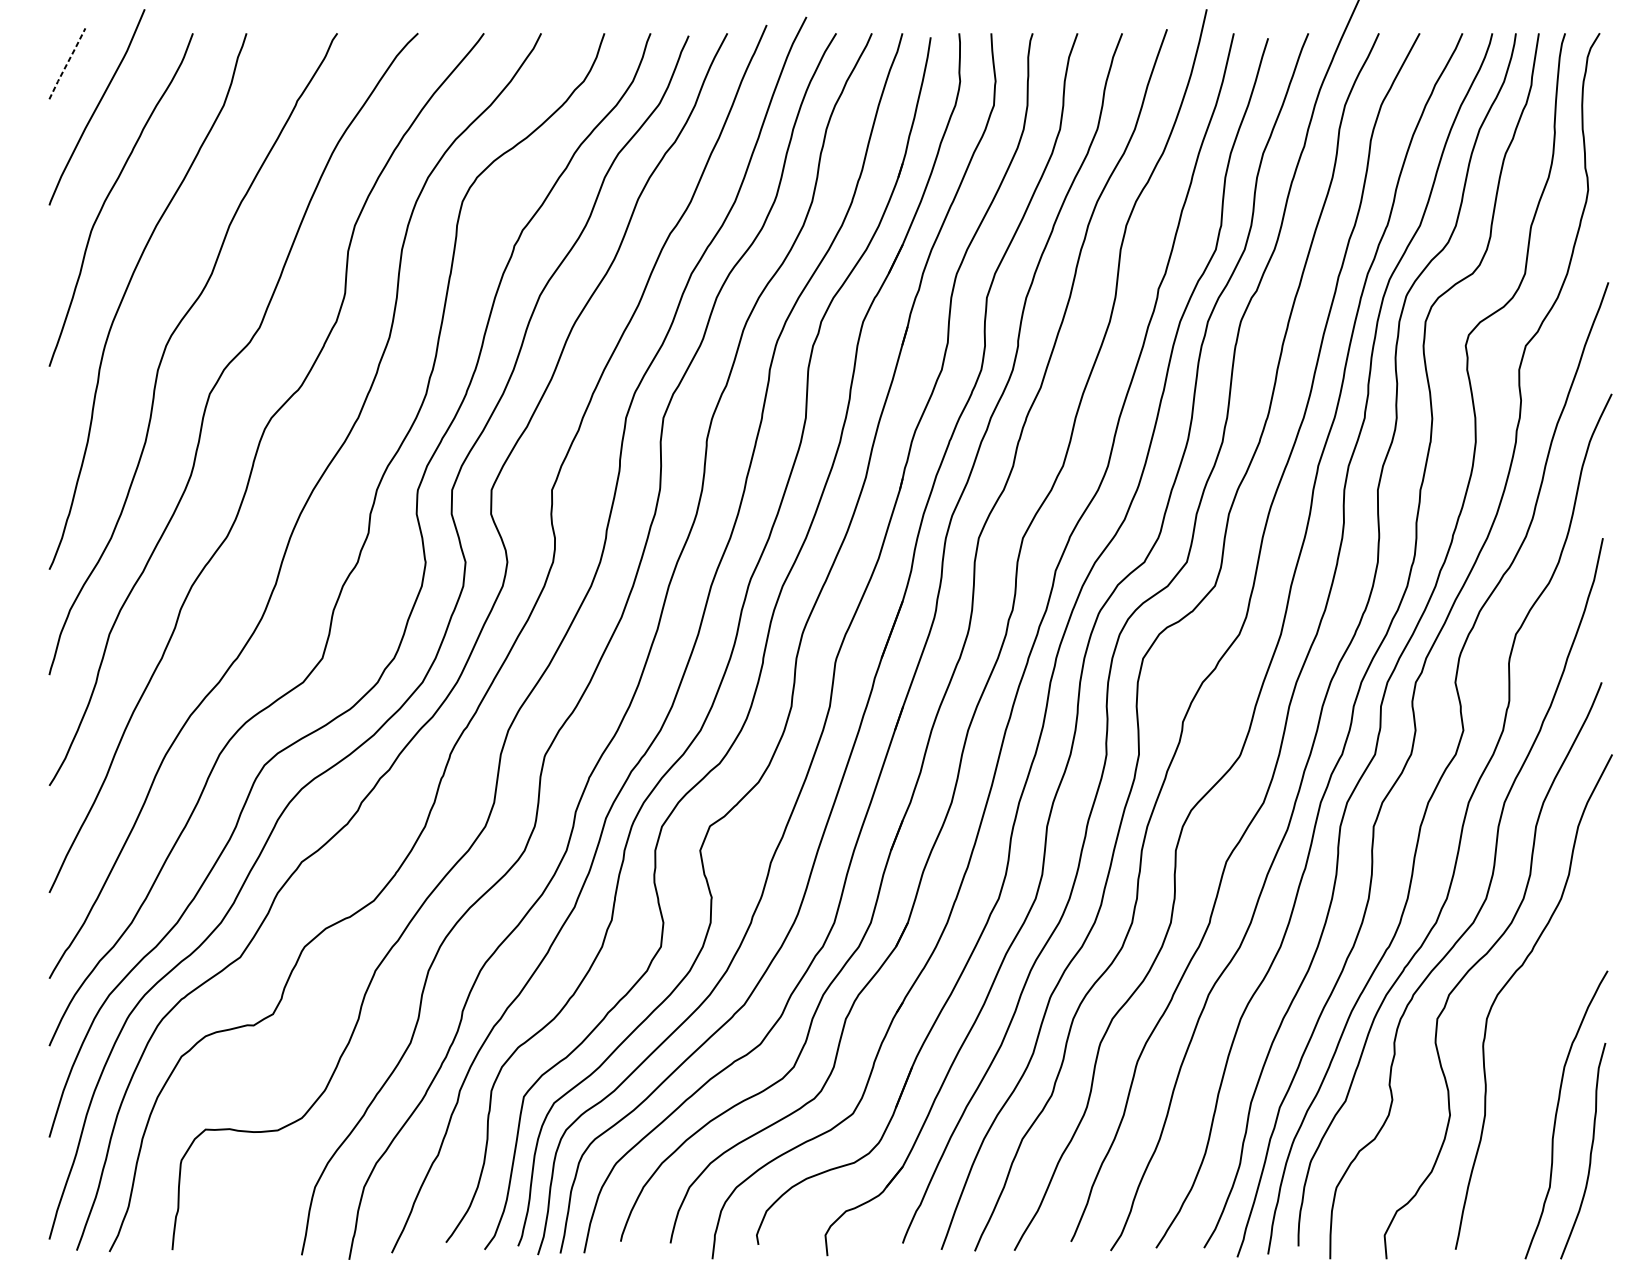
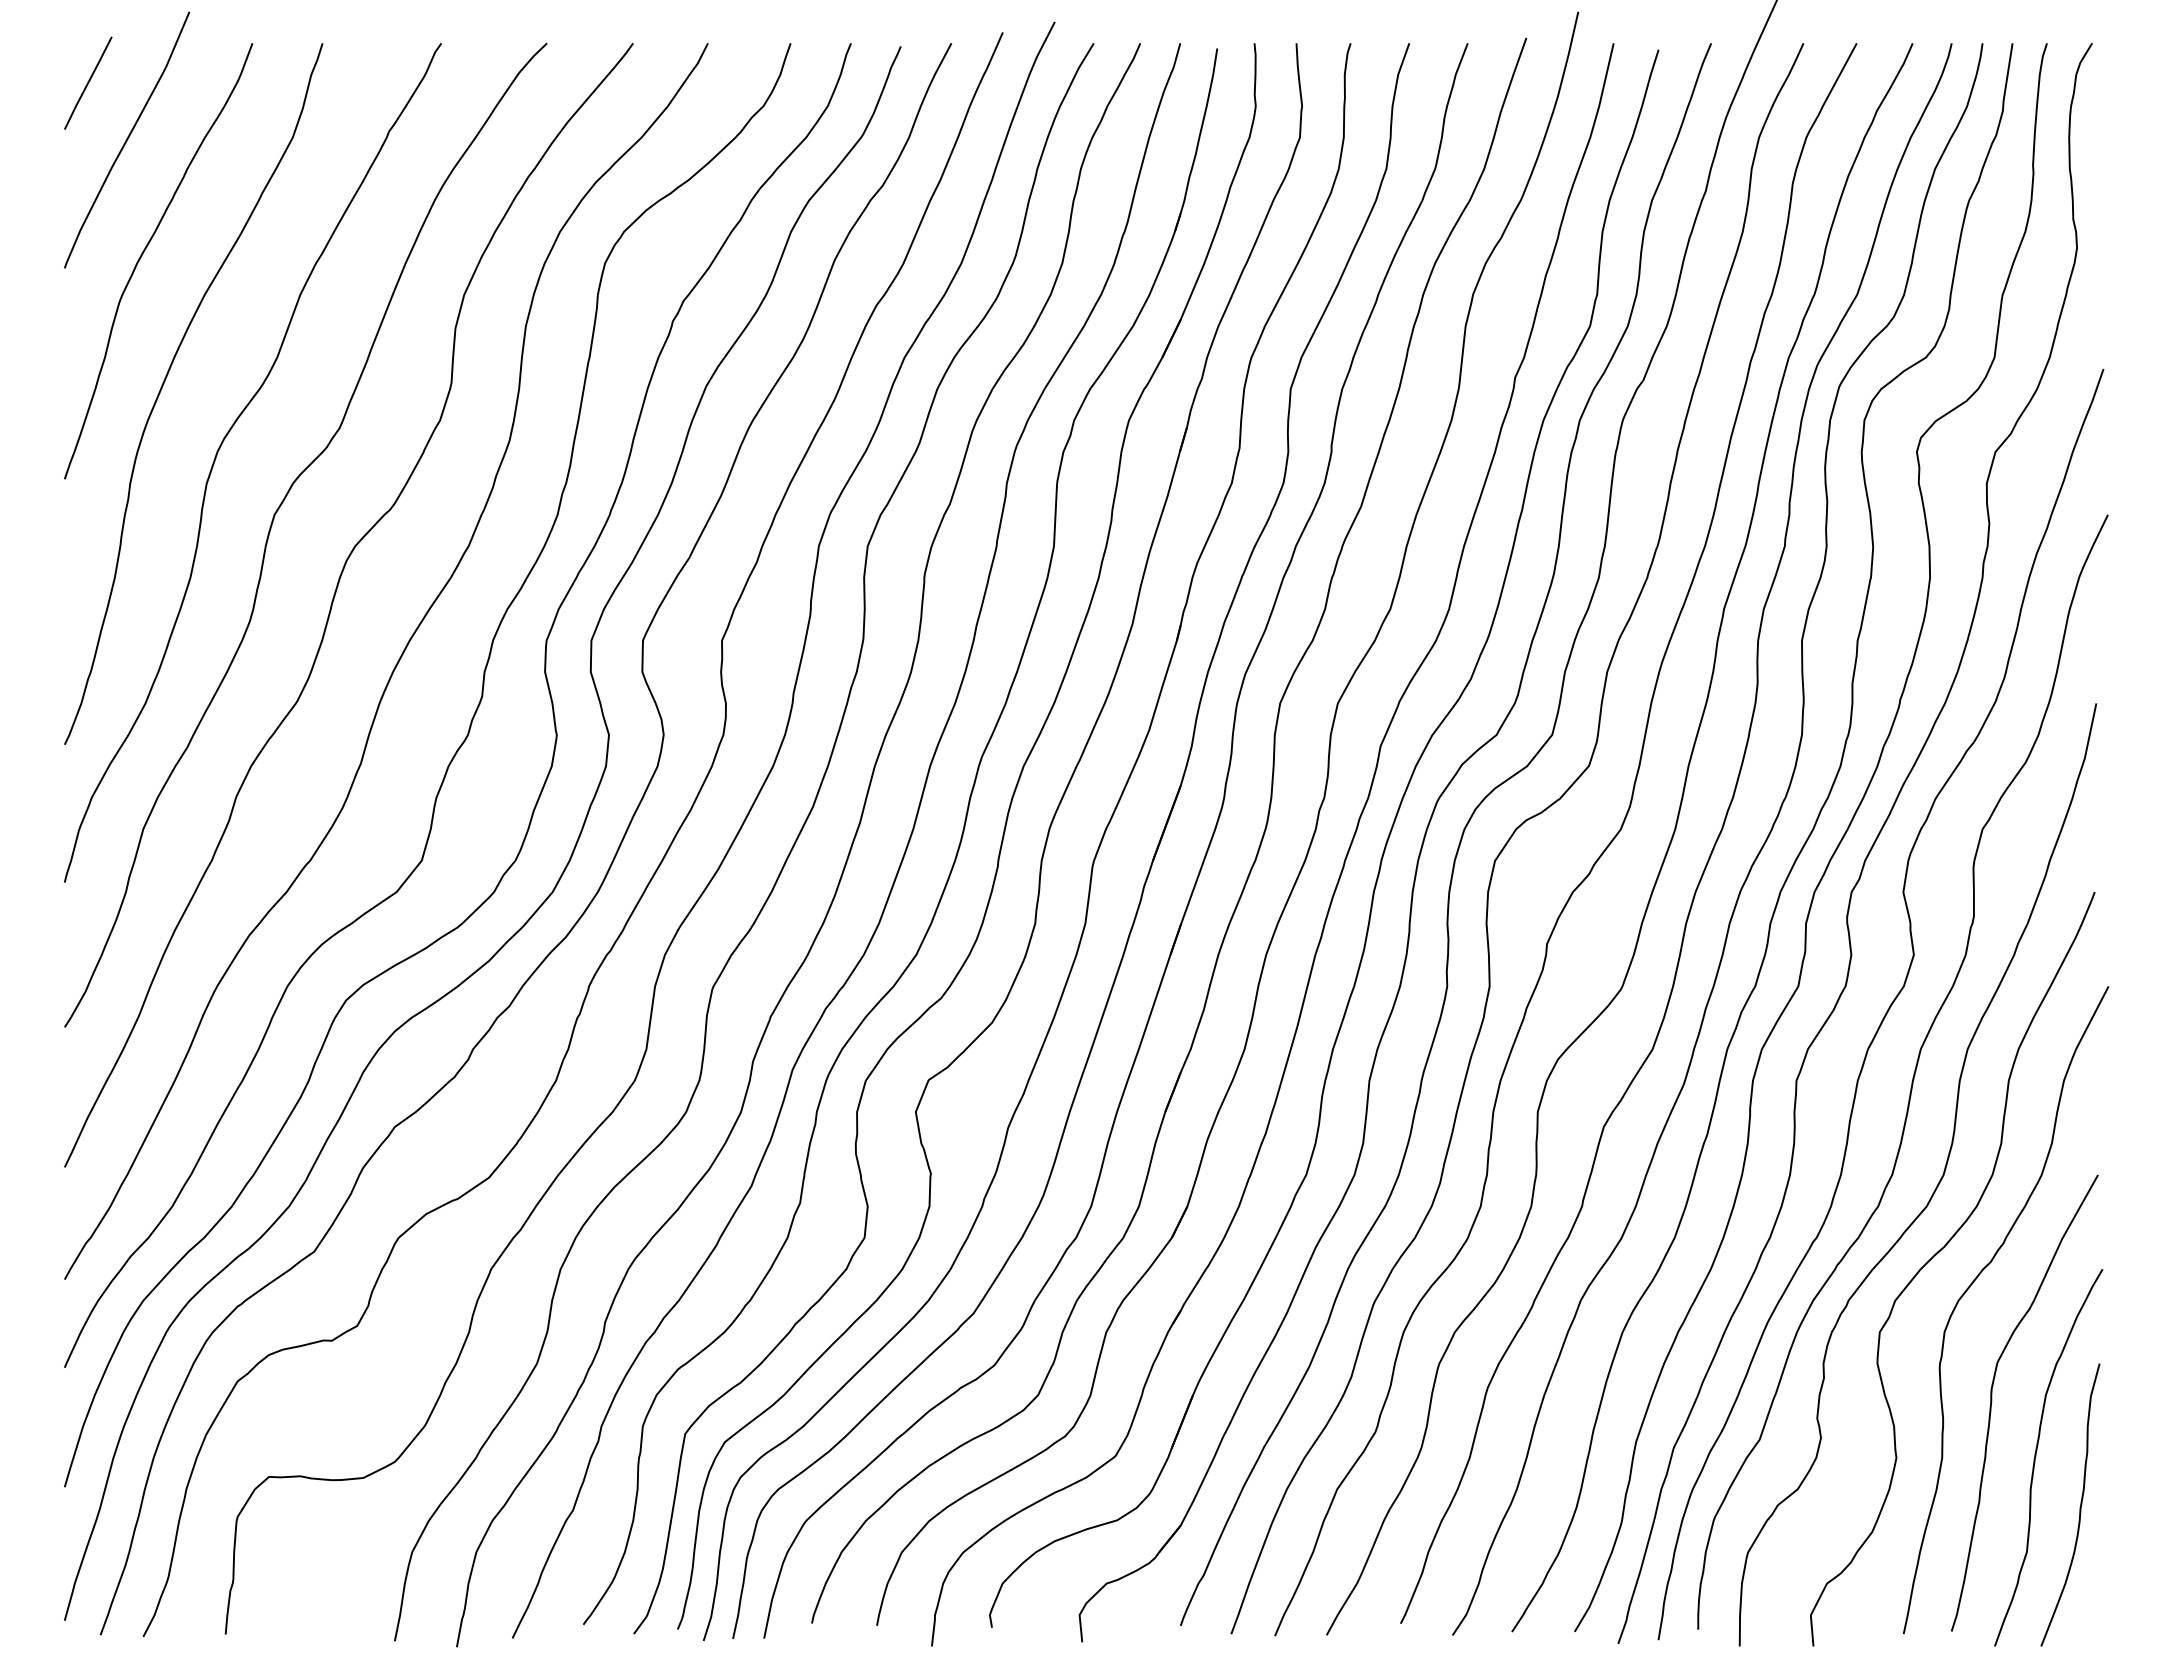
line: (67, 64) -> (88, 83), dashed -> solid
curve: (1523, 1072) -> (1992, 1402), added

